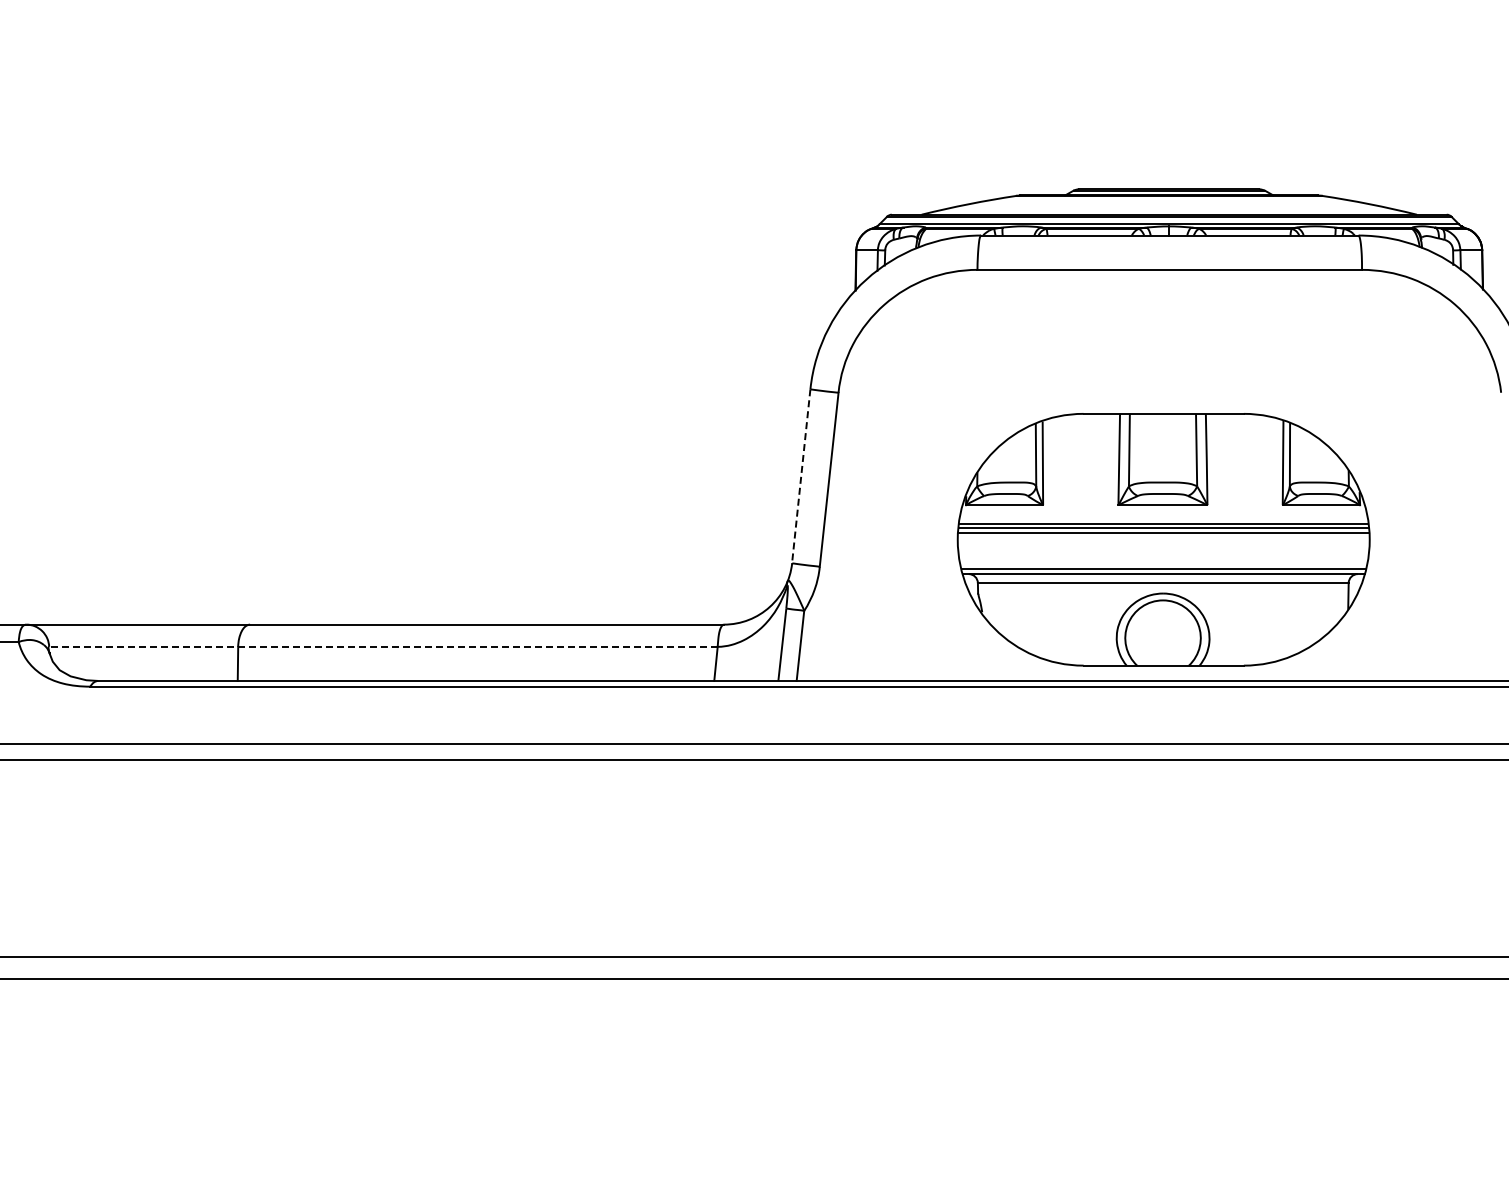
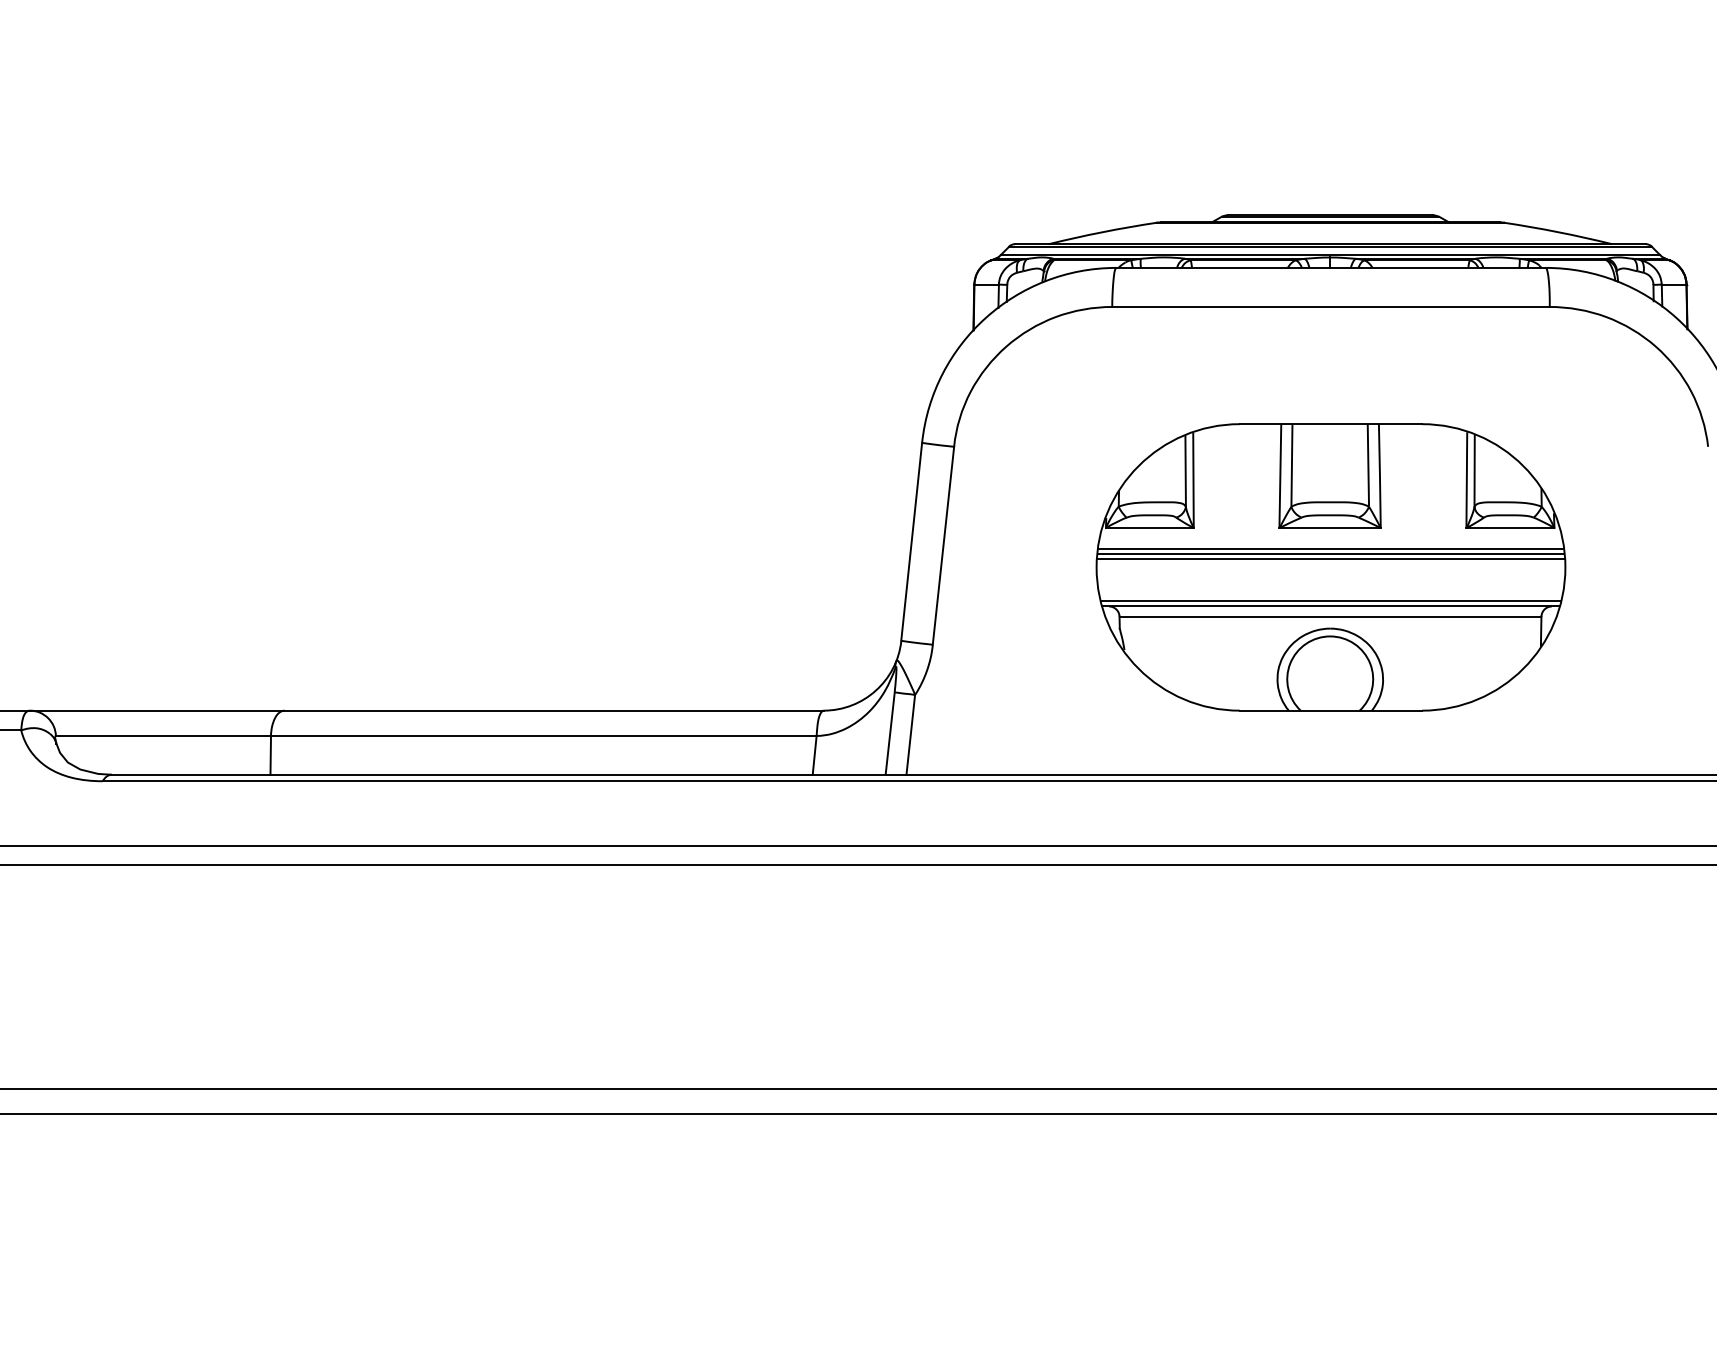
line: (801, 476) -> (911, 542), dashed -> solid
part: (1163, 539) -> (1330, 567), moved
line: (382, 646) -> (435, 735), dashed -> solid

